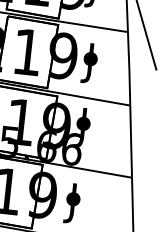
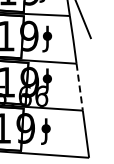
line: (130, 142) -> (79, 87), solid -> dashed

